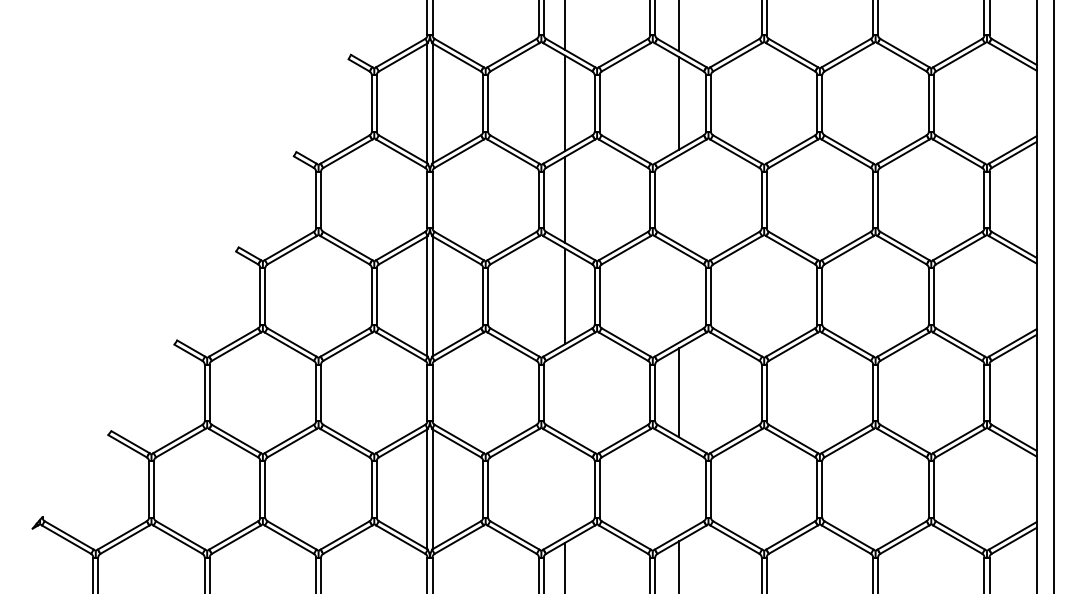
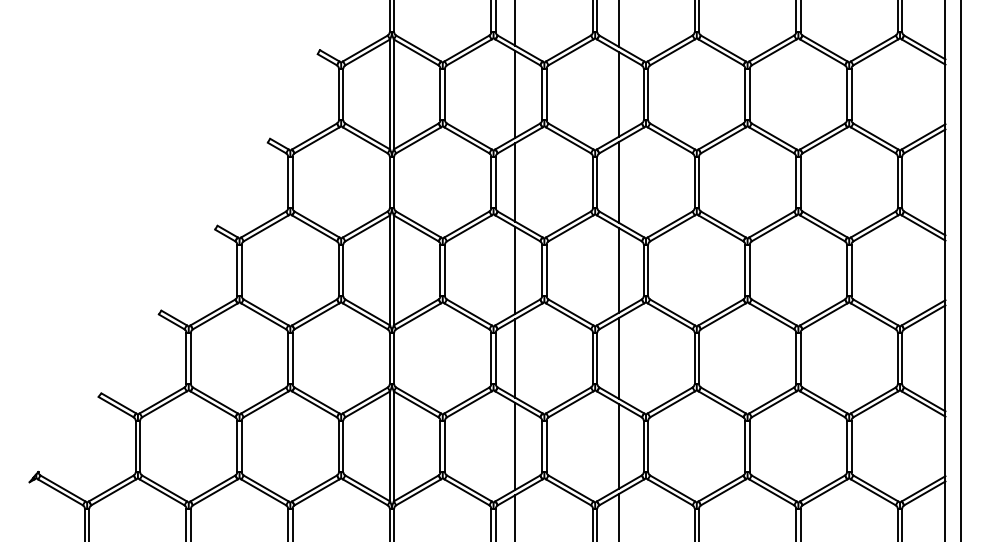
line: (678, 199) -> (618, 182), added
line: (678, 296) -> (618, 270), added
line: (564, 392) -> (514, 358), added
line: (564, 489) -> (514, 446), added
line: (678, 489) -> (618, 446), added

